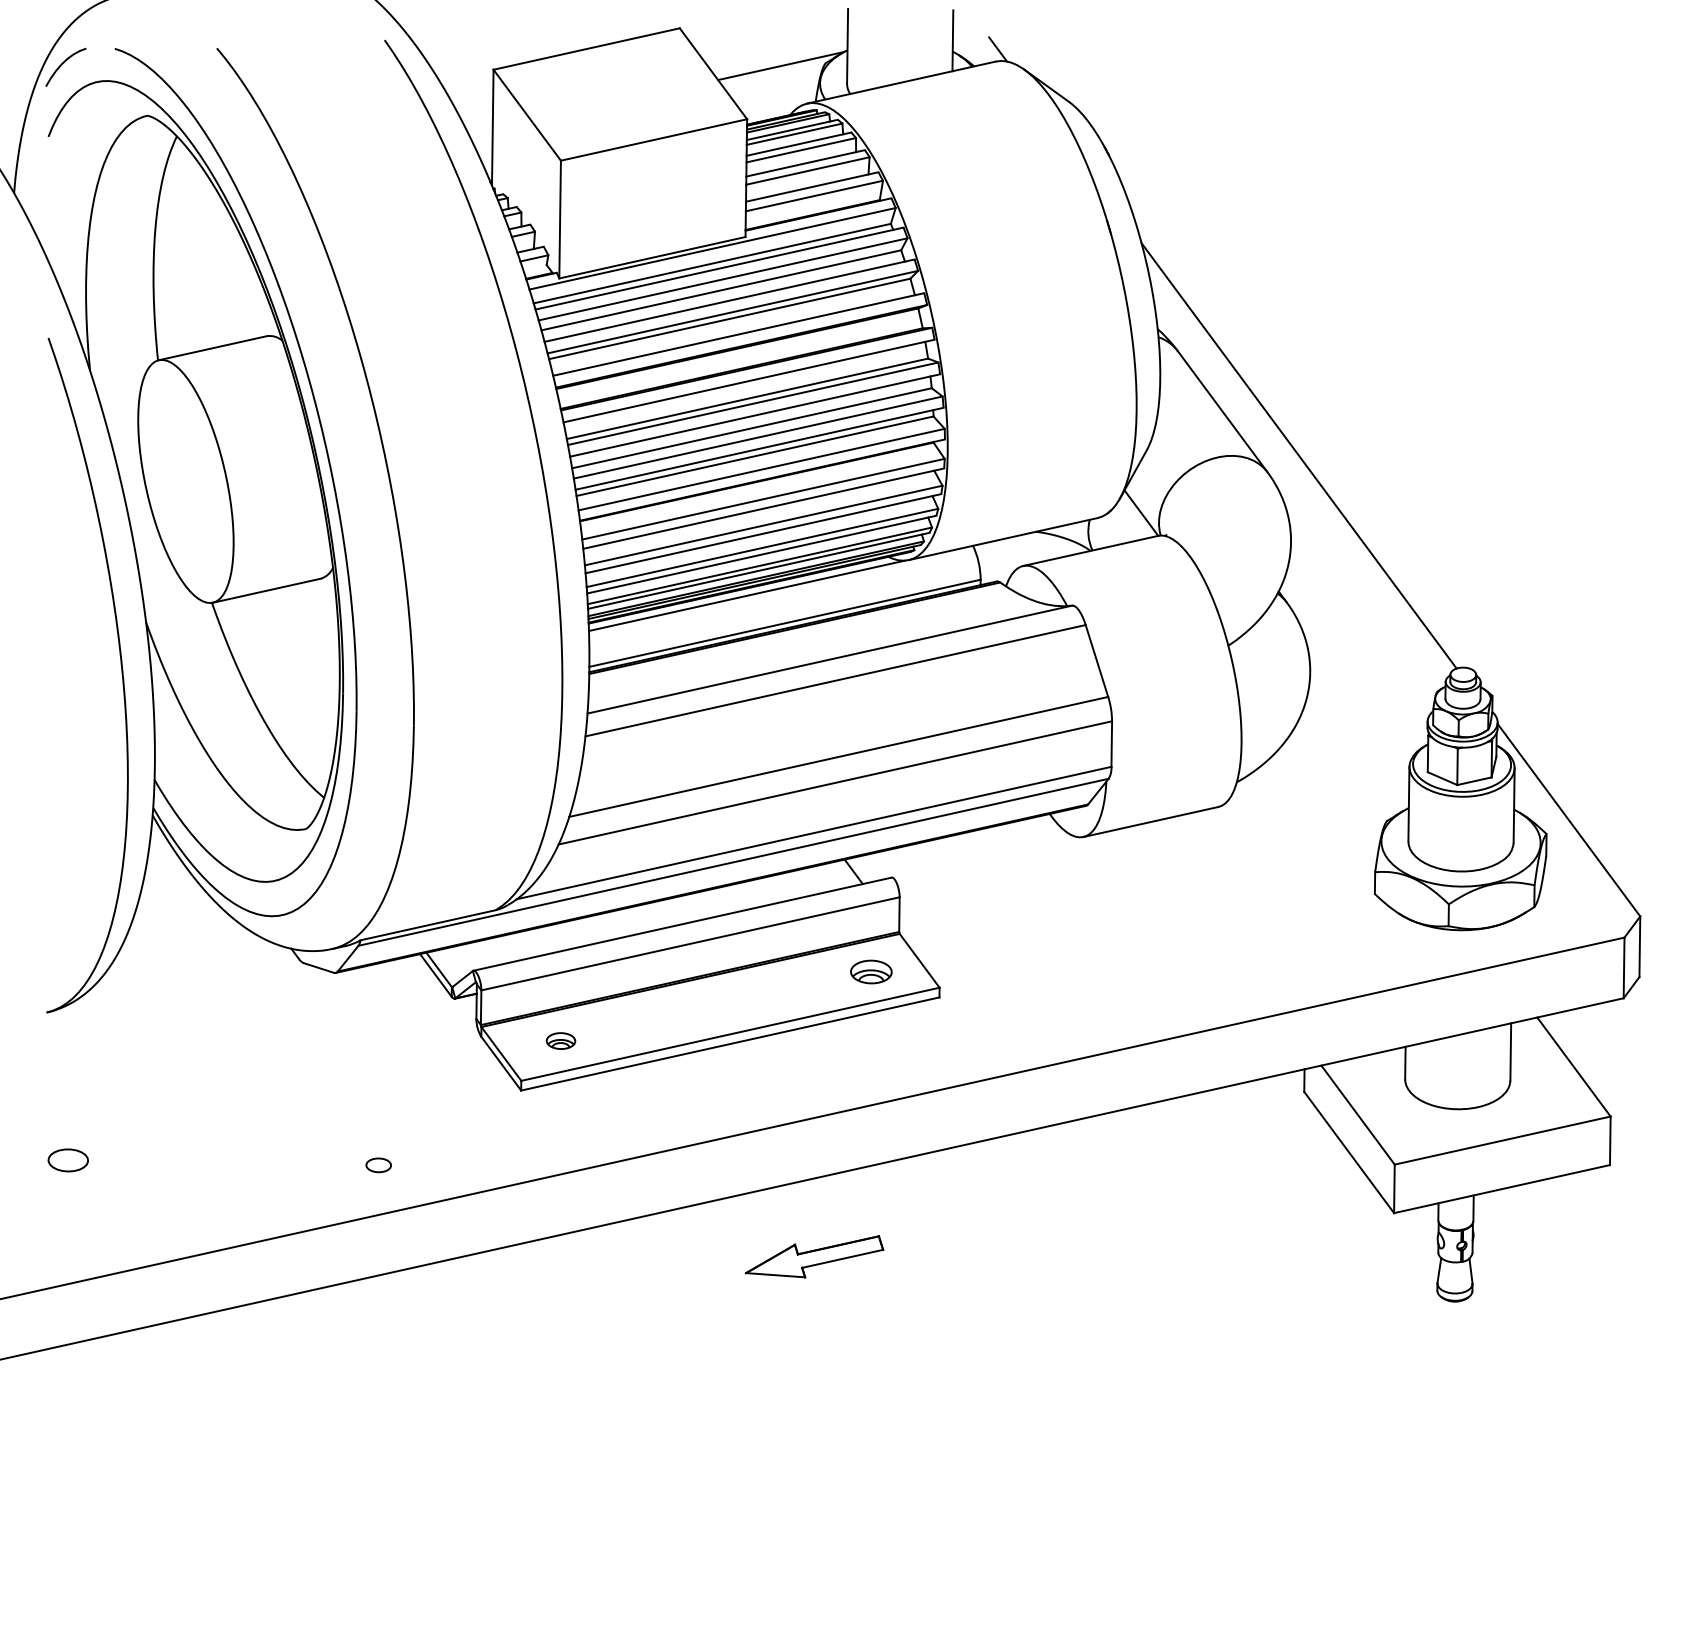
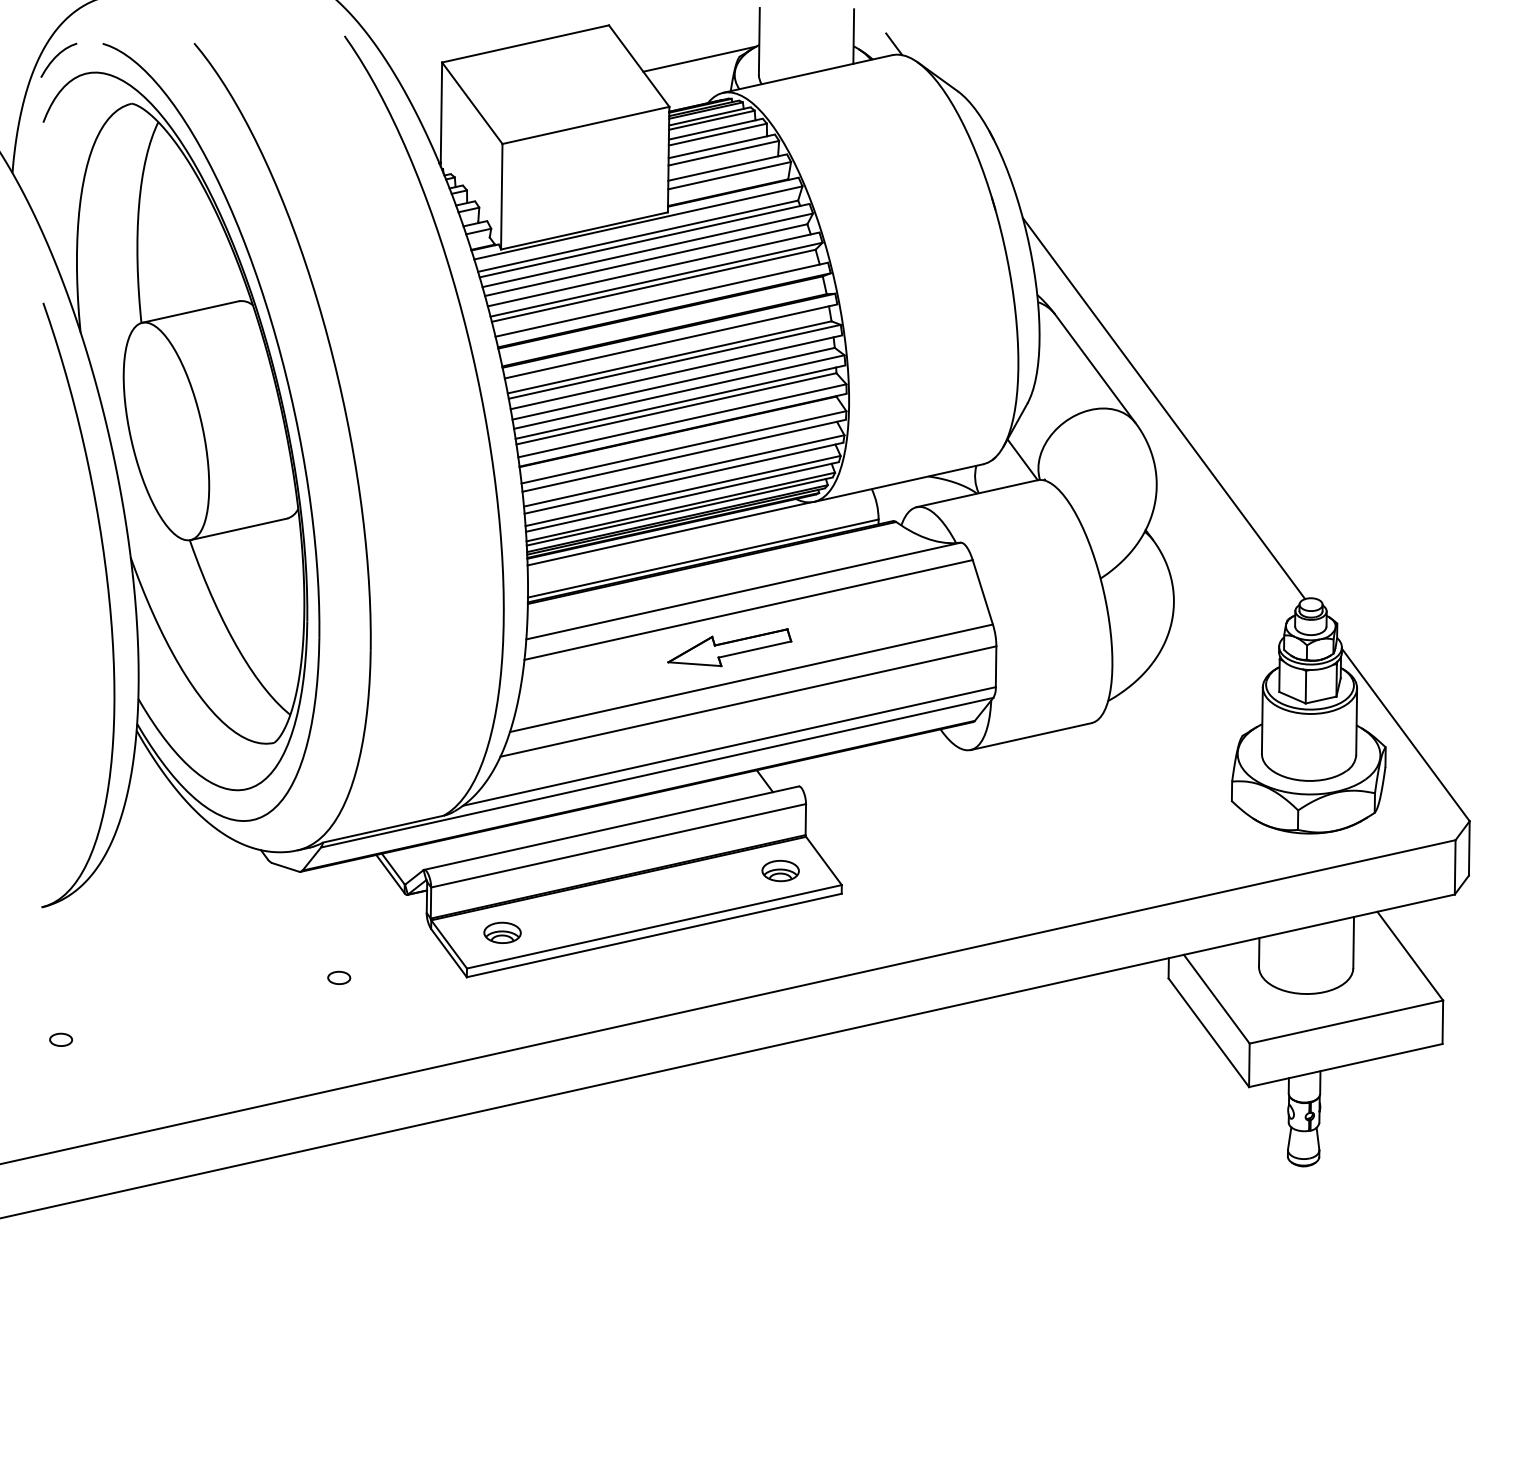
part: (560, 1040) -> (502, 932), size x1.43
part: (68, 1160) -> (61, 1039), size x0.62
part: (378, 1165) -> (339, 978), moved
part: (814, 1256) -> (729, 647), moved

